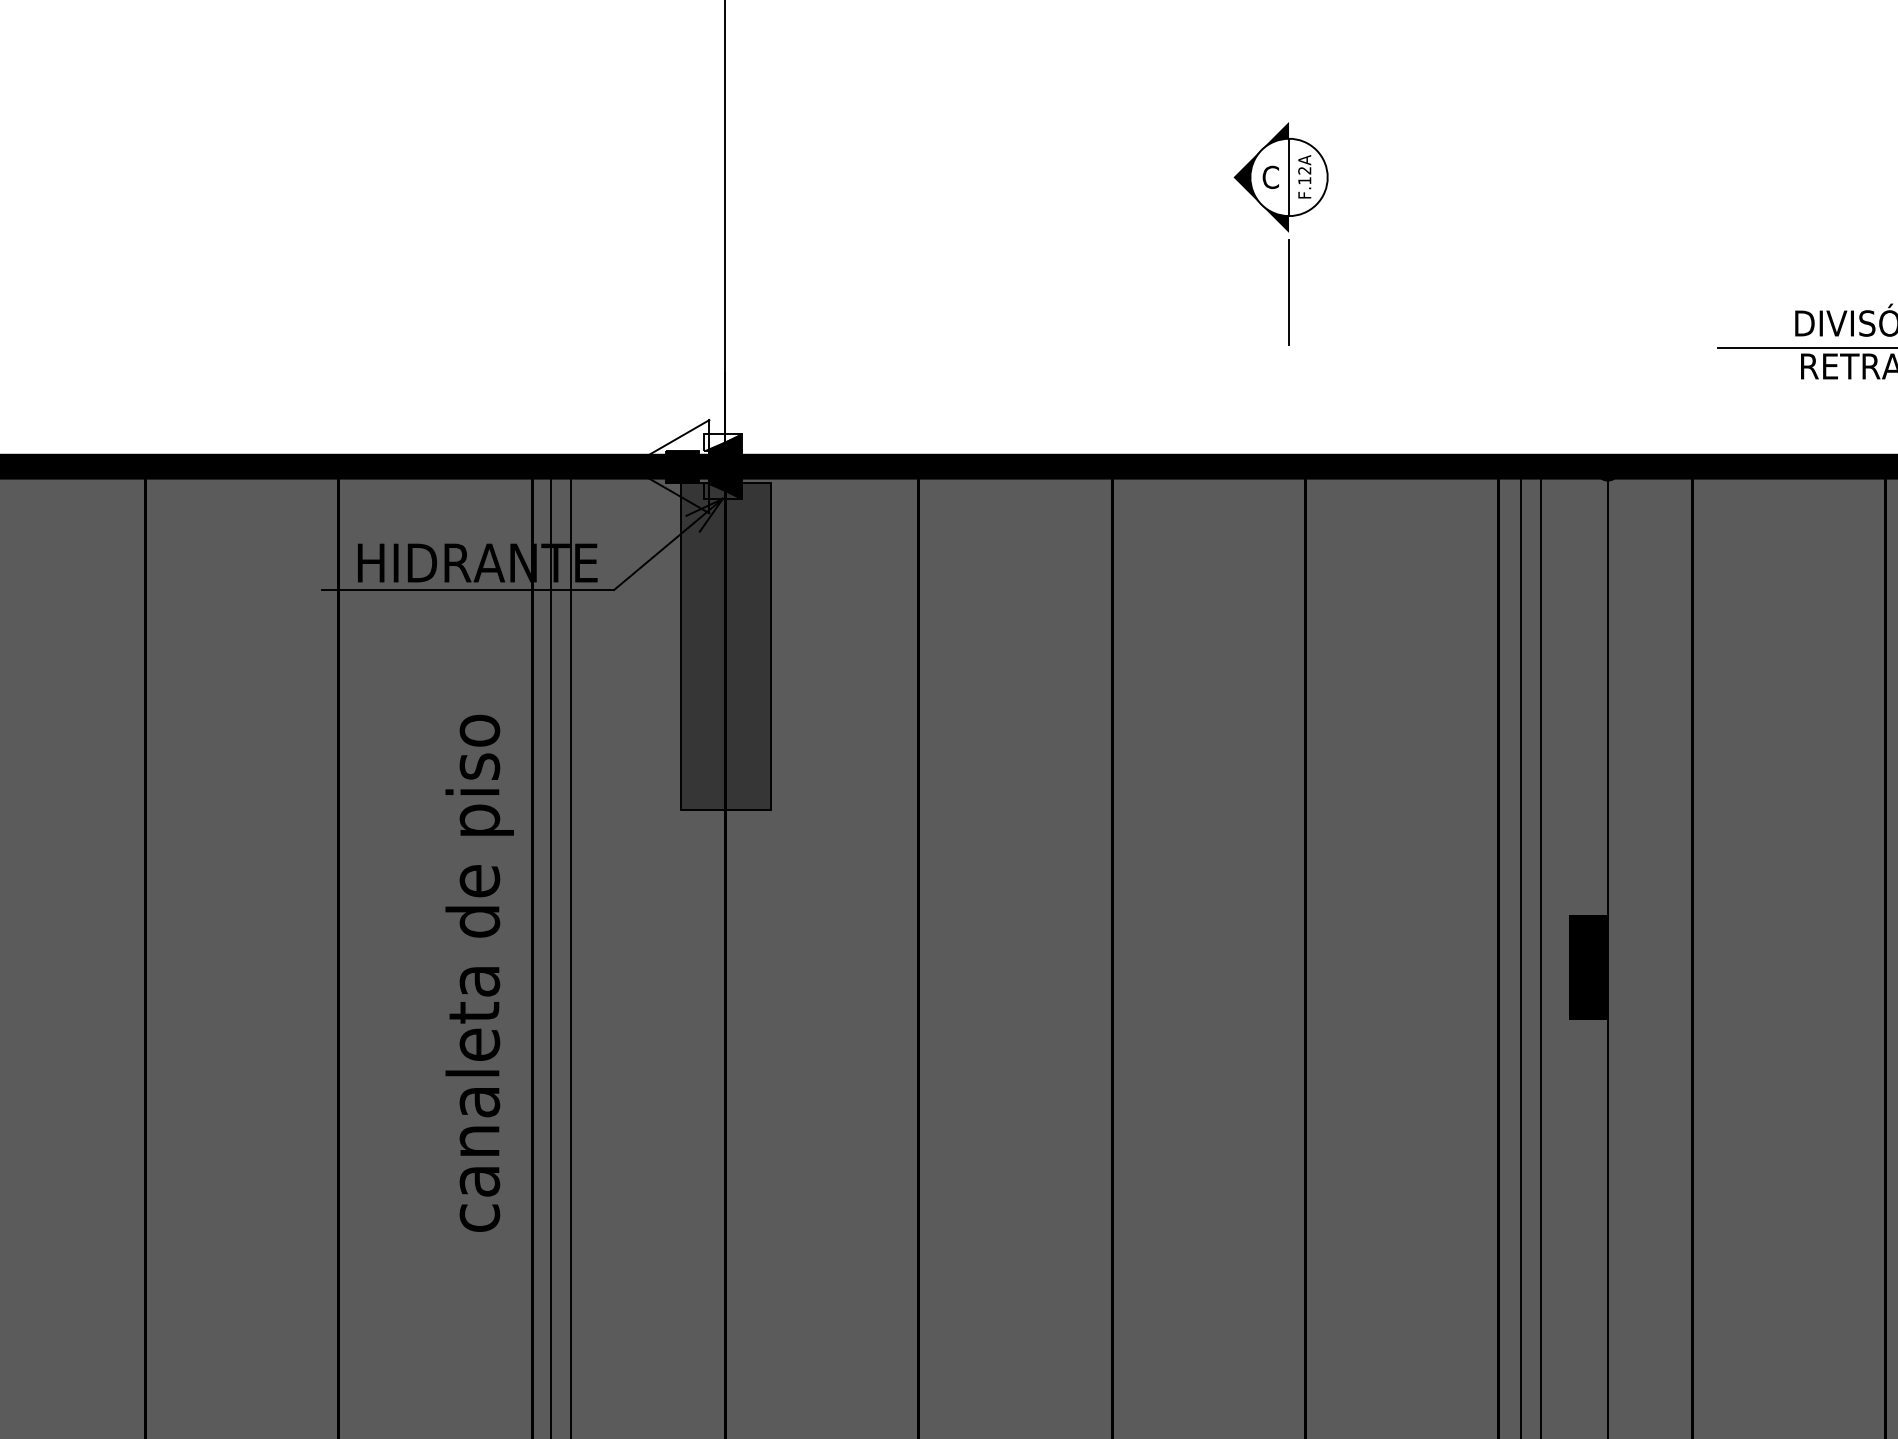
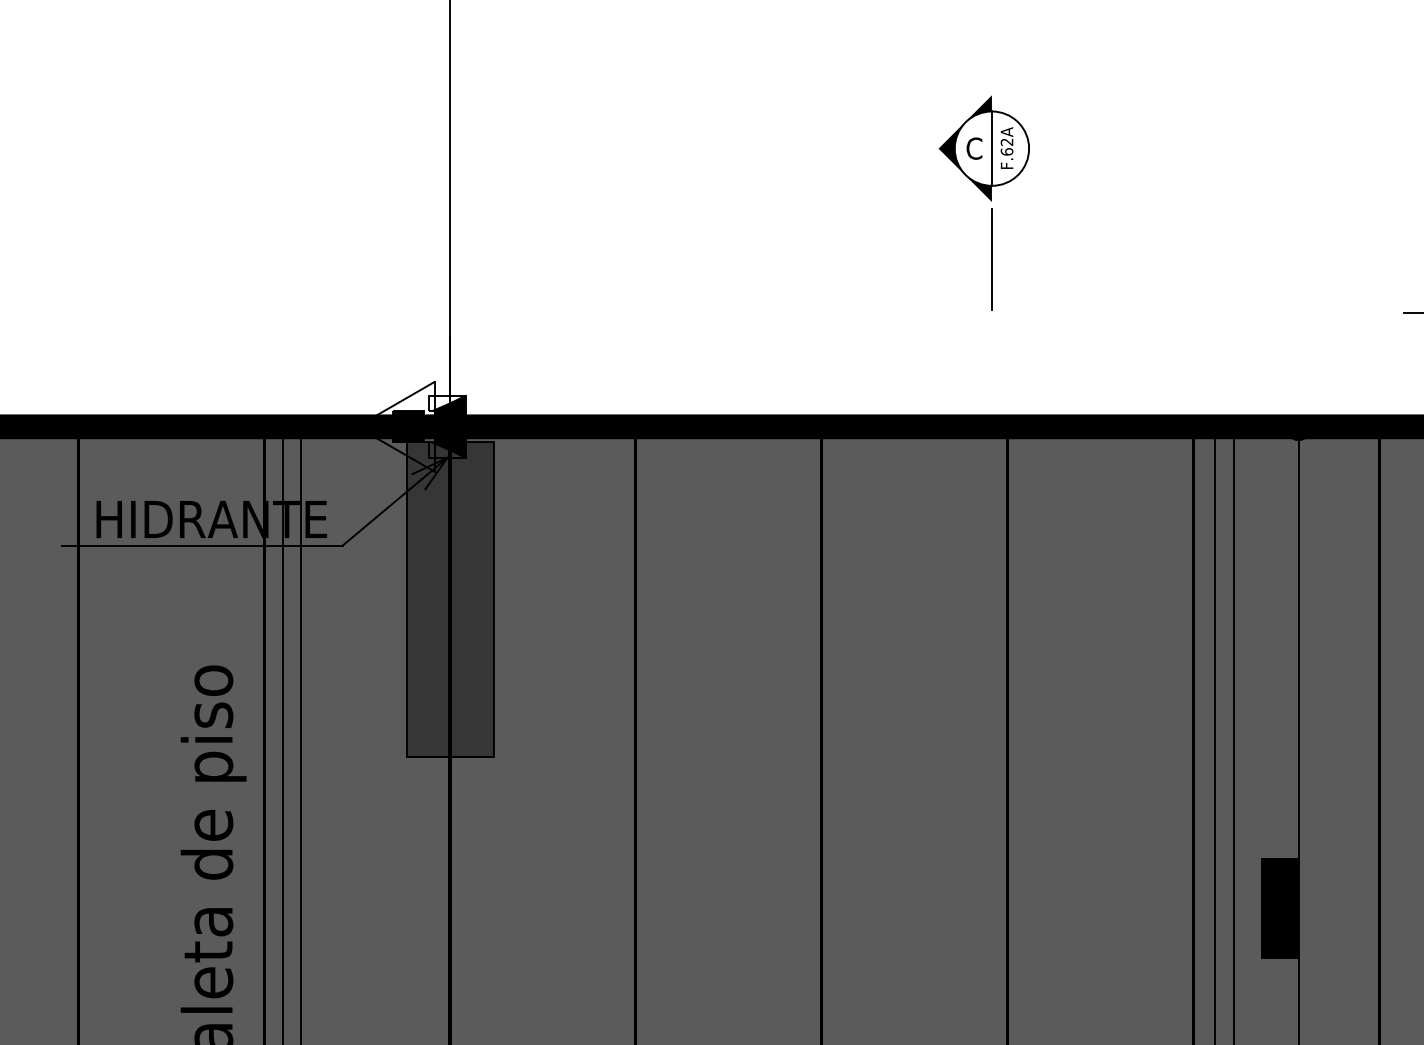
text: (1304, 180) -> (1006, 151), F.12A -> F.62A

